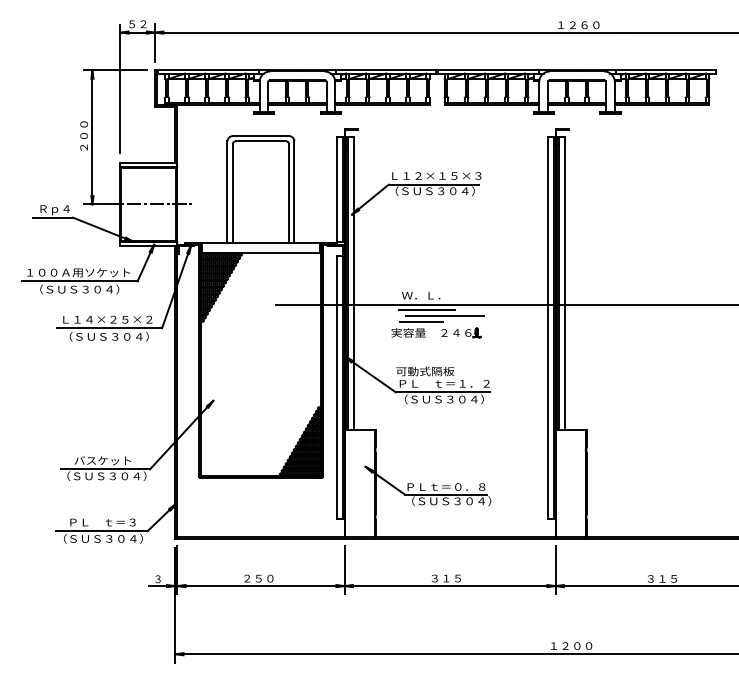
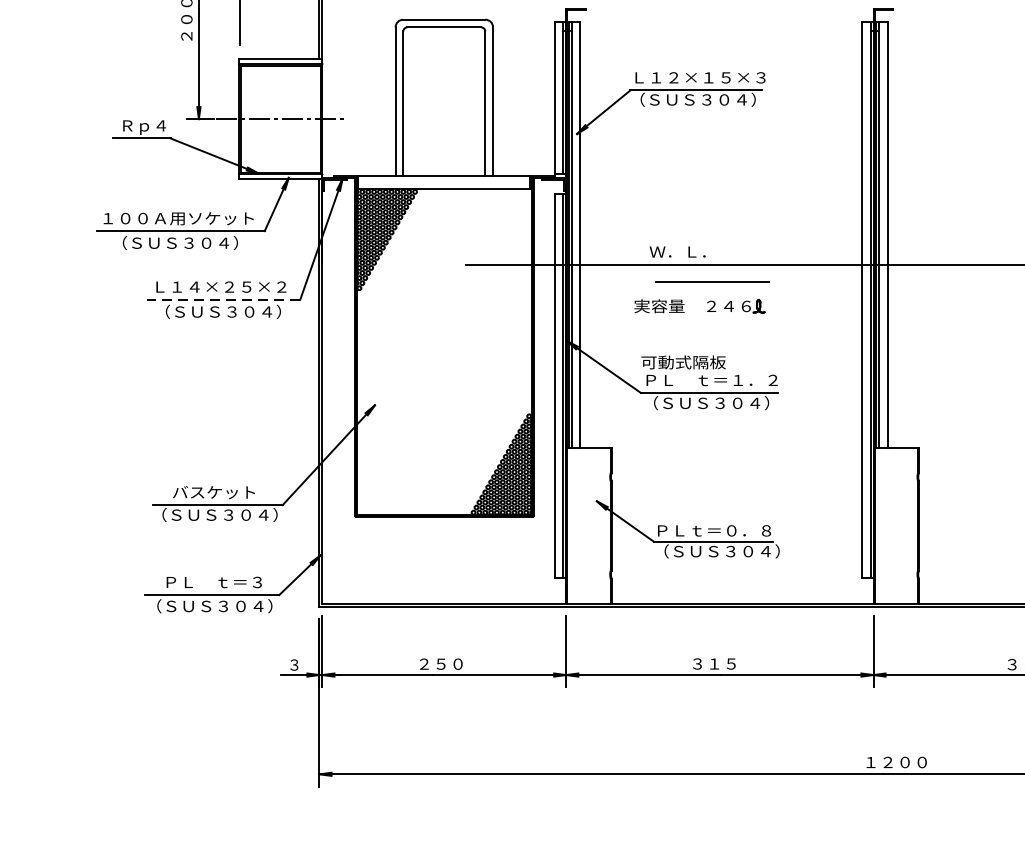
line: (426, 309) -> (685, 272), removed
line: (420, 321) -> (676, 289), removed
line: (109, 328) -> (223, 299), solid -> dashed

